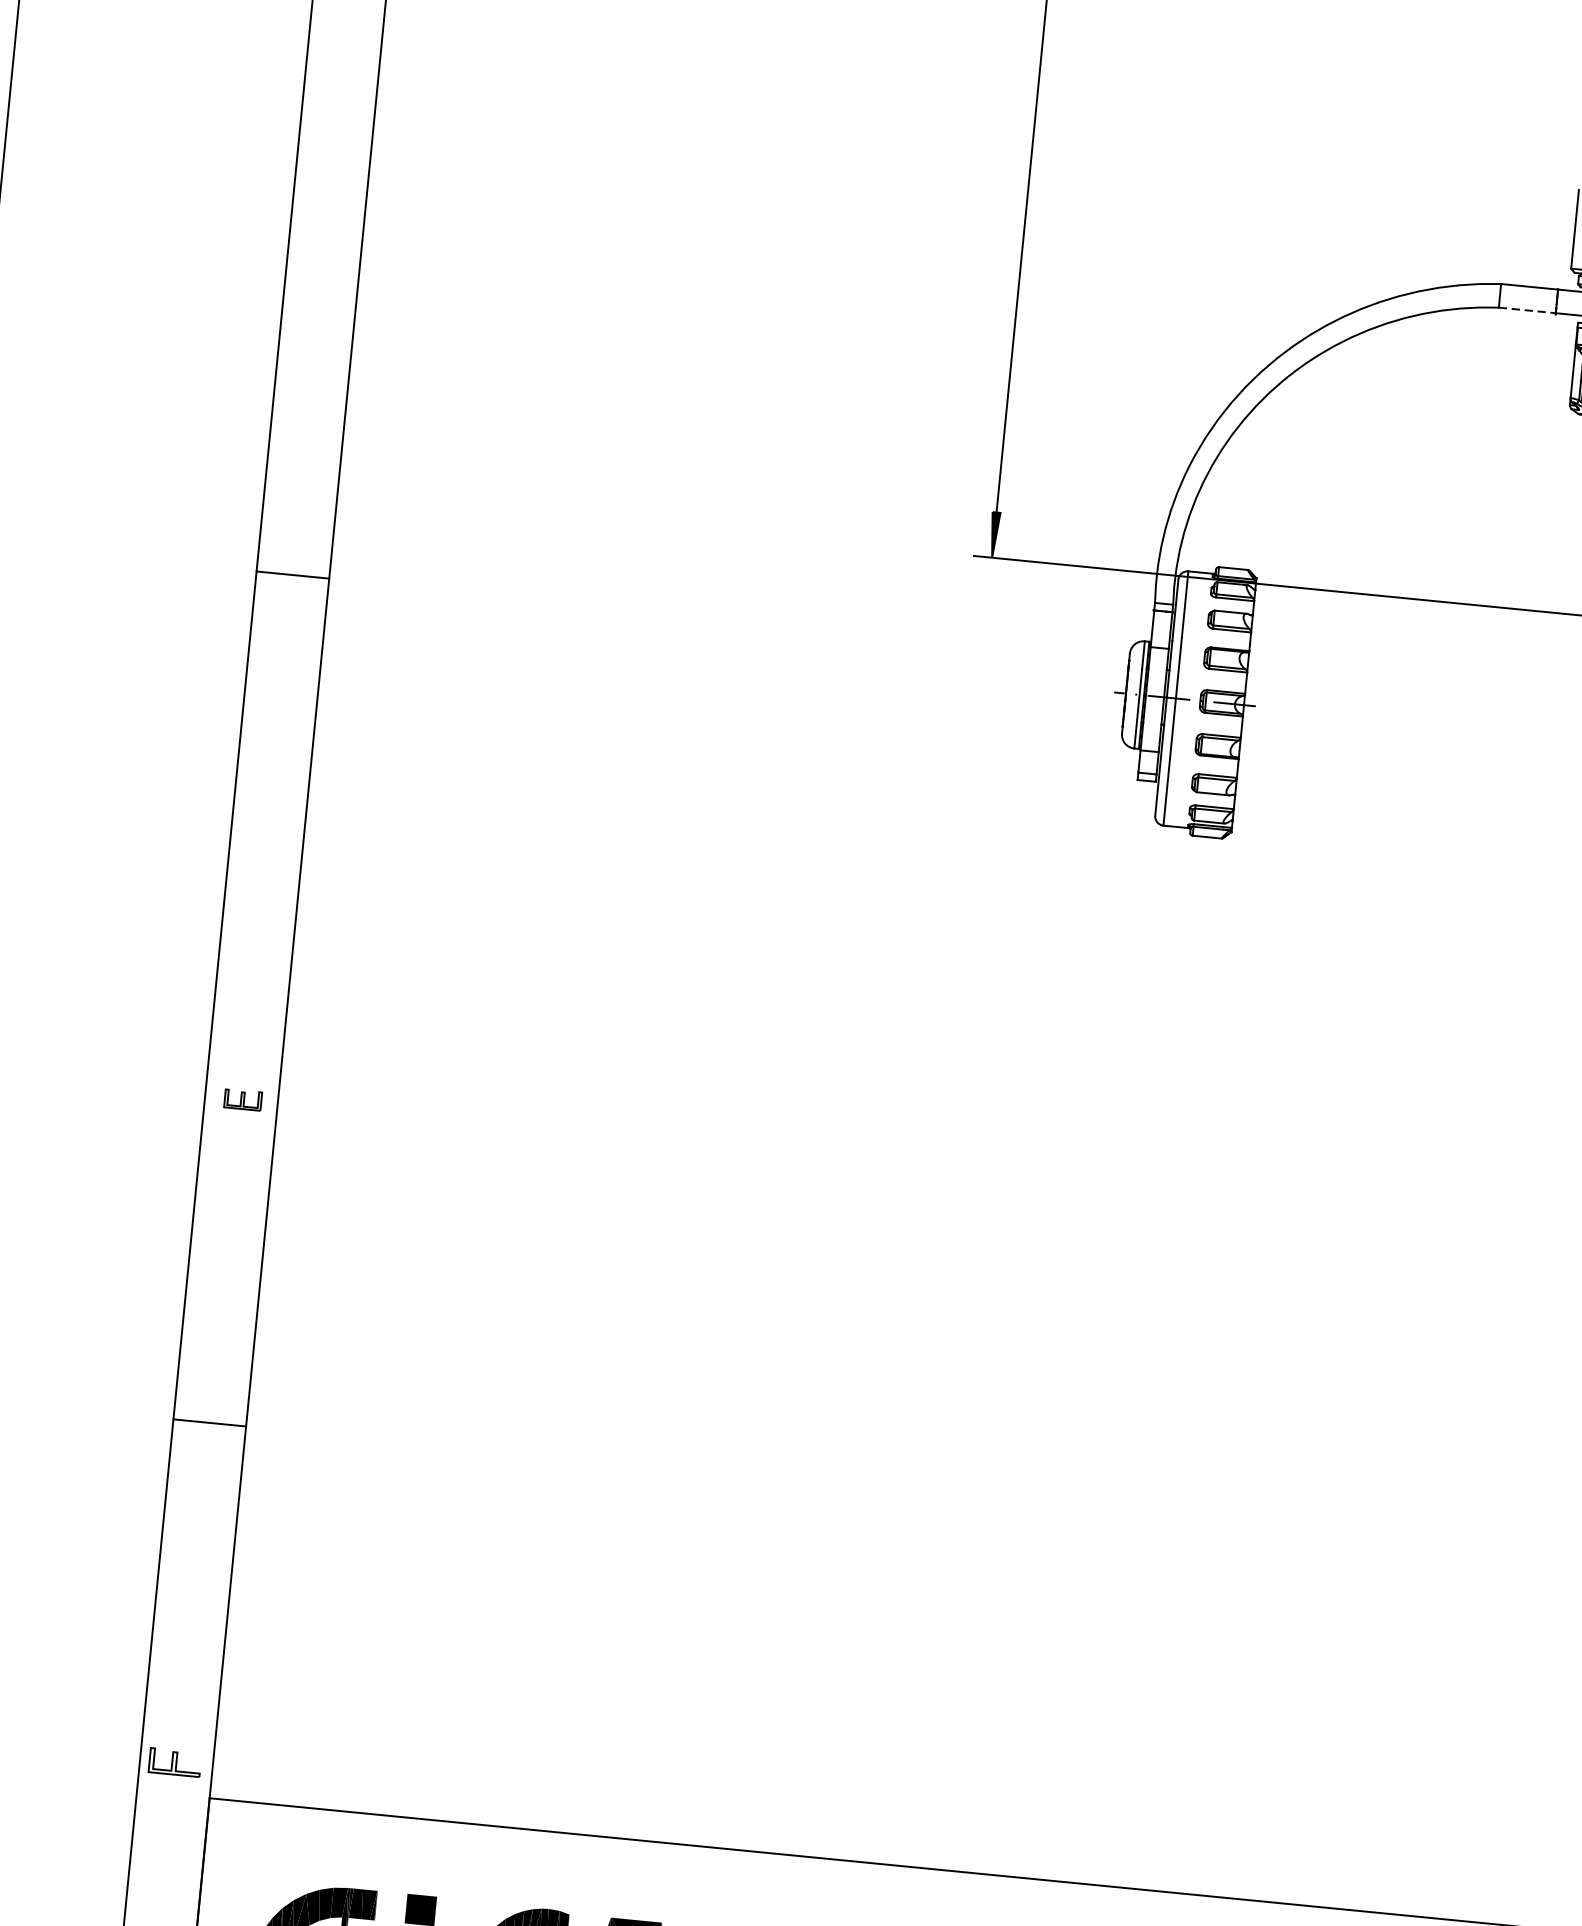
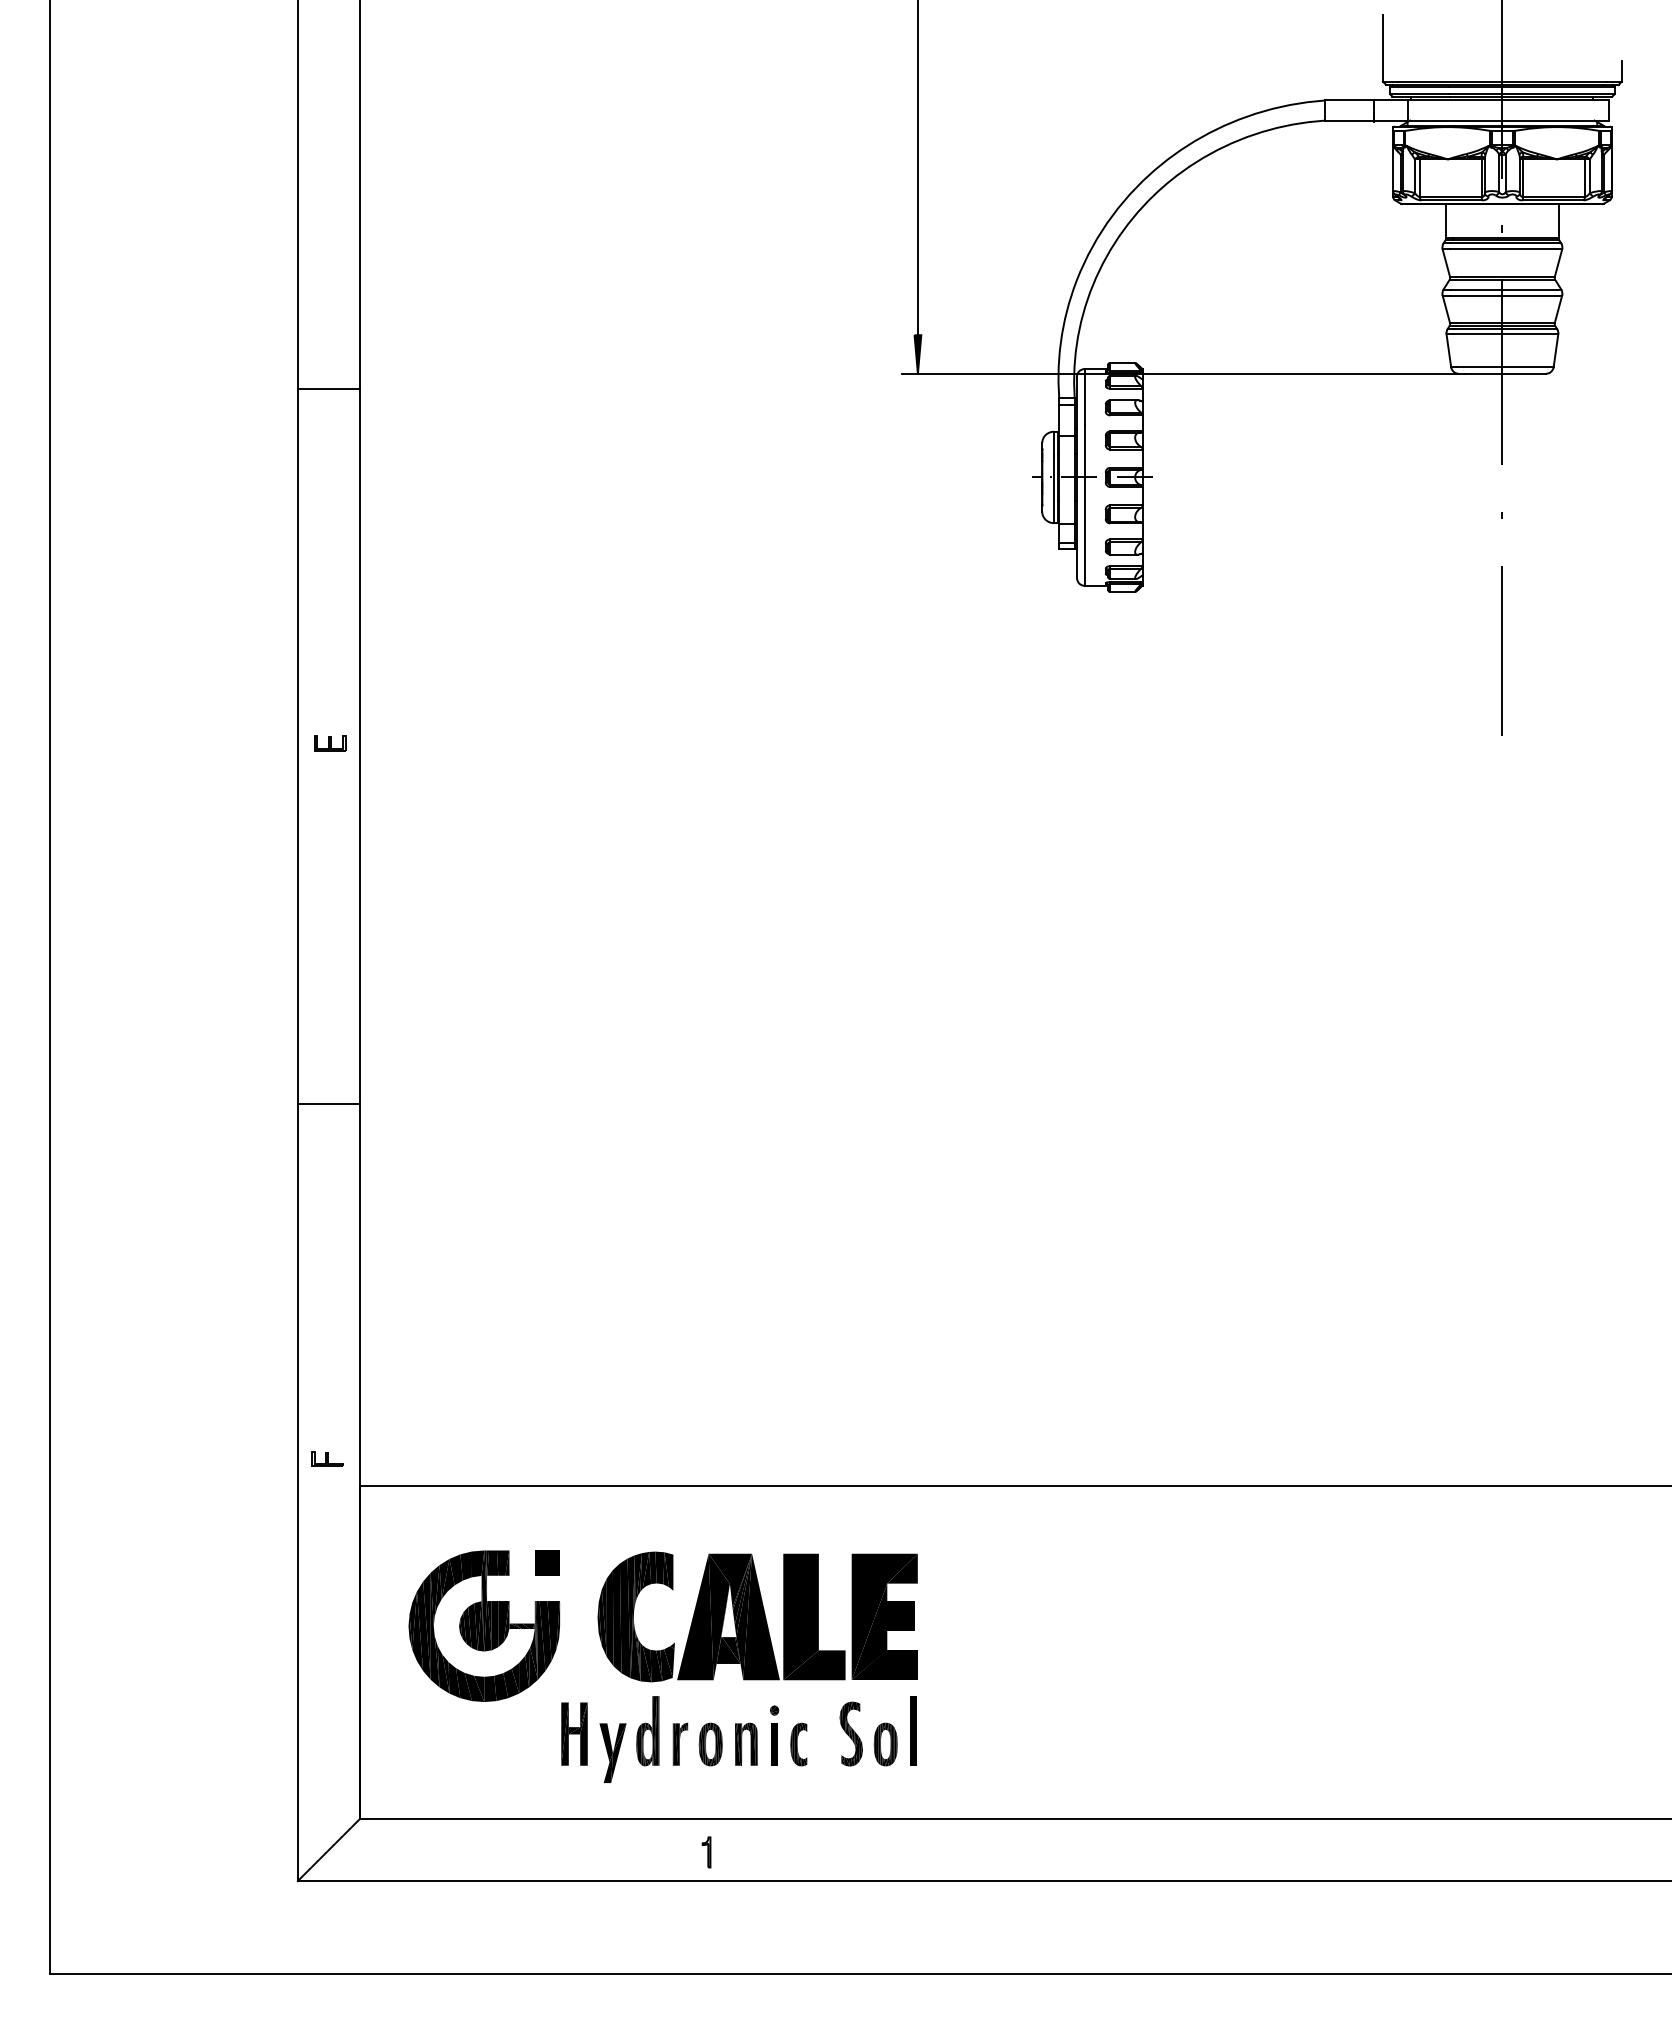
line: (1527, 310) -> (1349, 120), dashed -> solid
line: (292, 575) -> (328, 389), moved
part: (243, 1099) -> (330, 743), moved
line: (209, 1423) -> (328, 1104), moved
part: (174, 1762) -> (327, 1458), size x0.71

